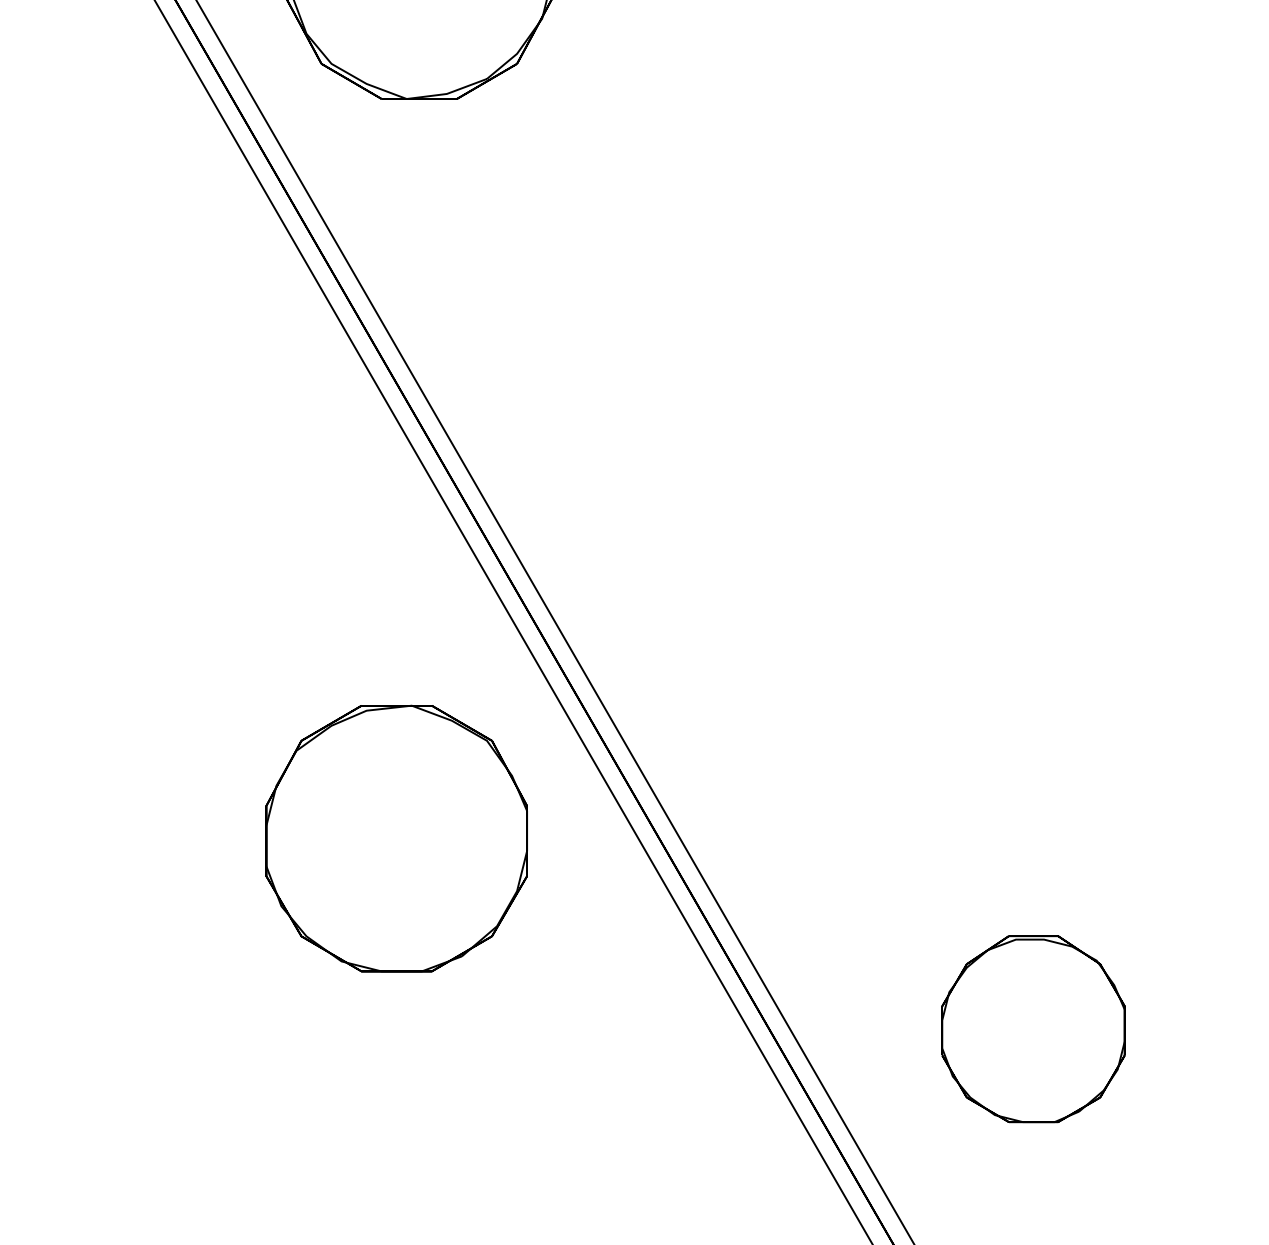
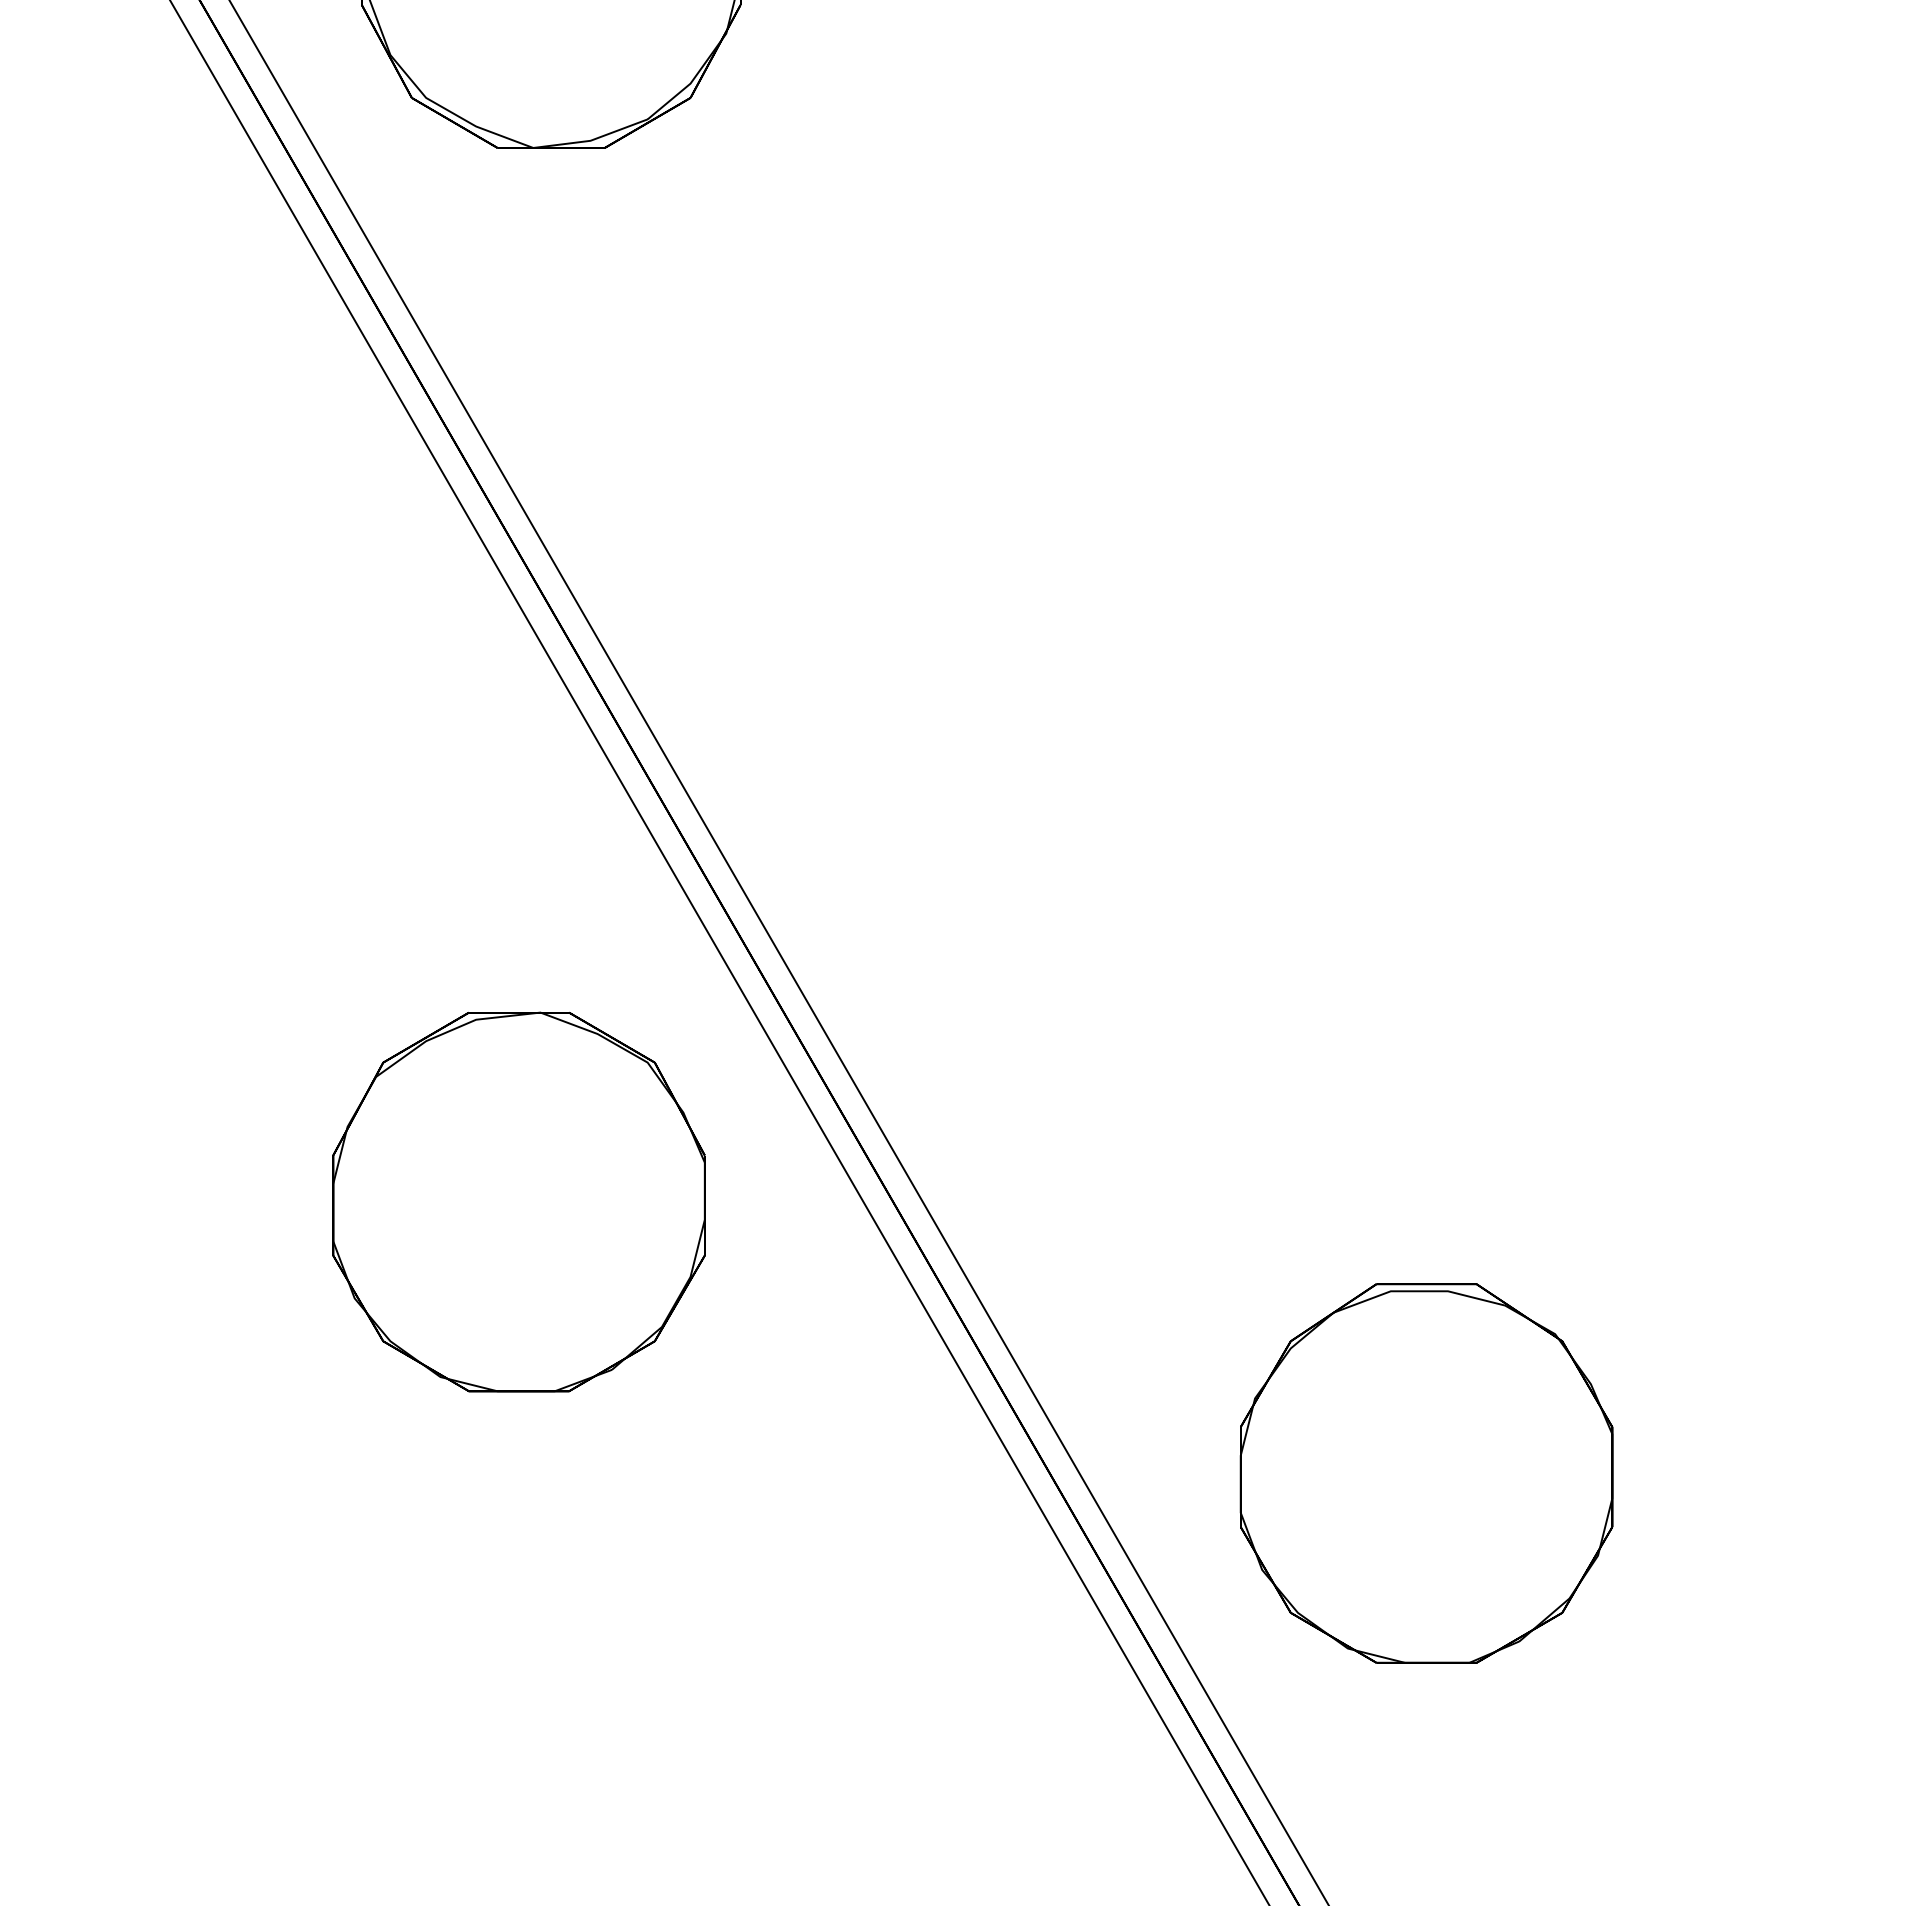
part: (1033, 1029) -> (1426, 1473), size x1.43

